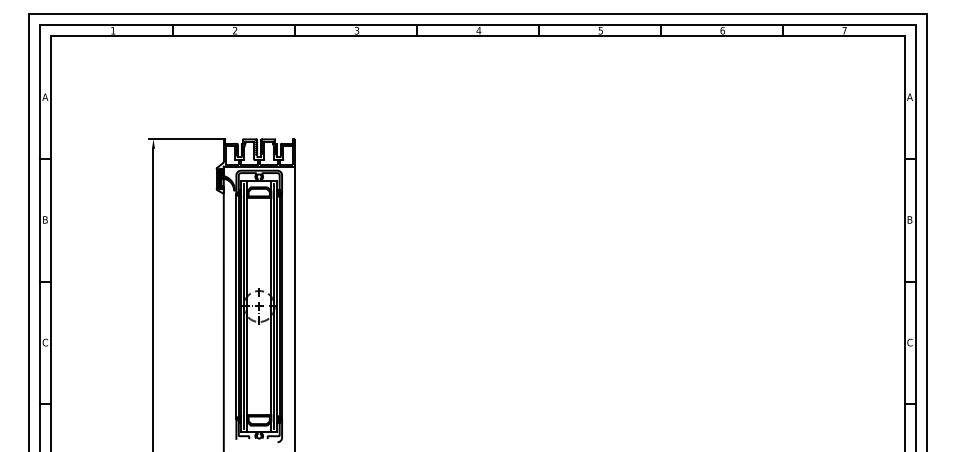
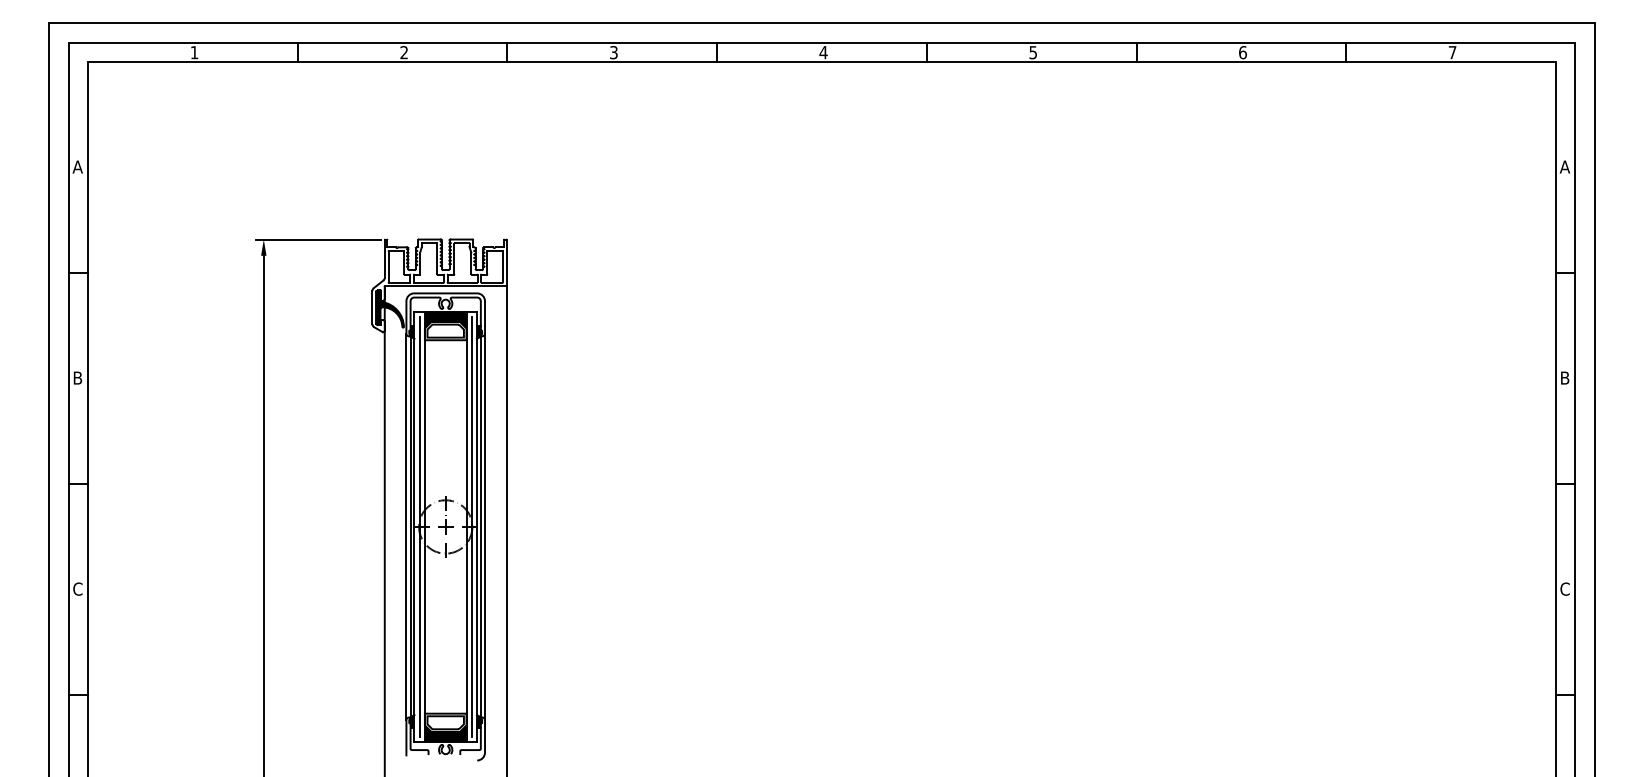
fill: (259, 186) -> (446, 320), added
fill: (259, 426) -> (446, 733), added

